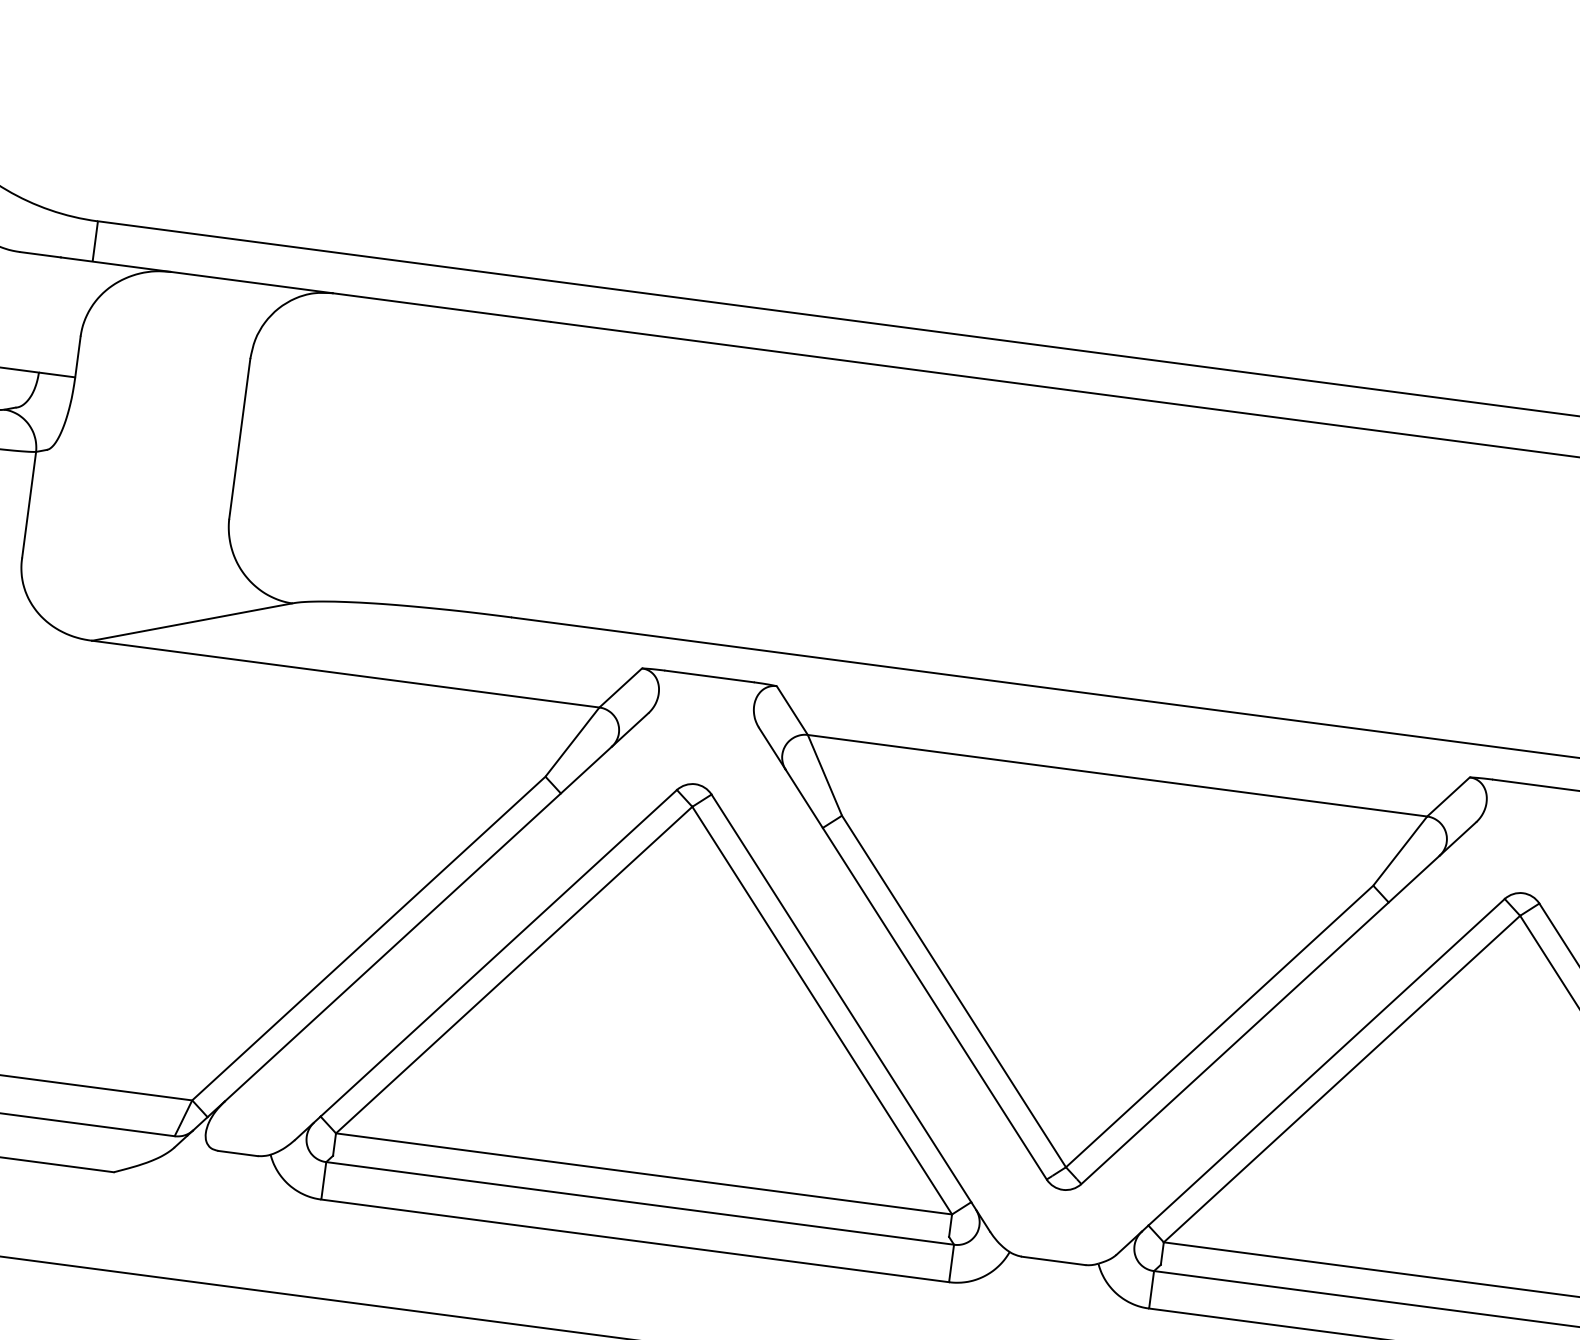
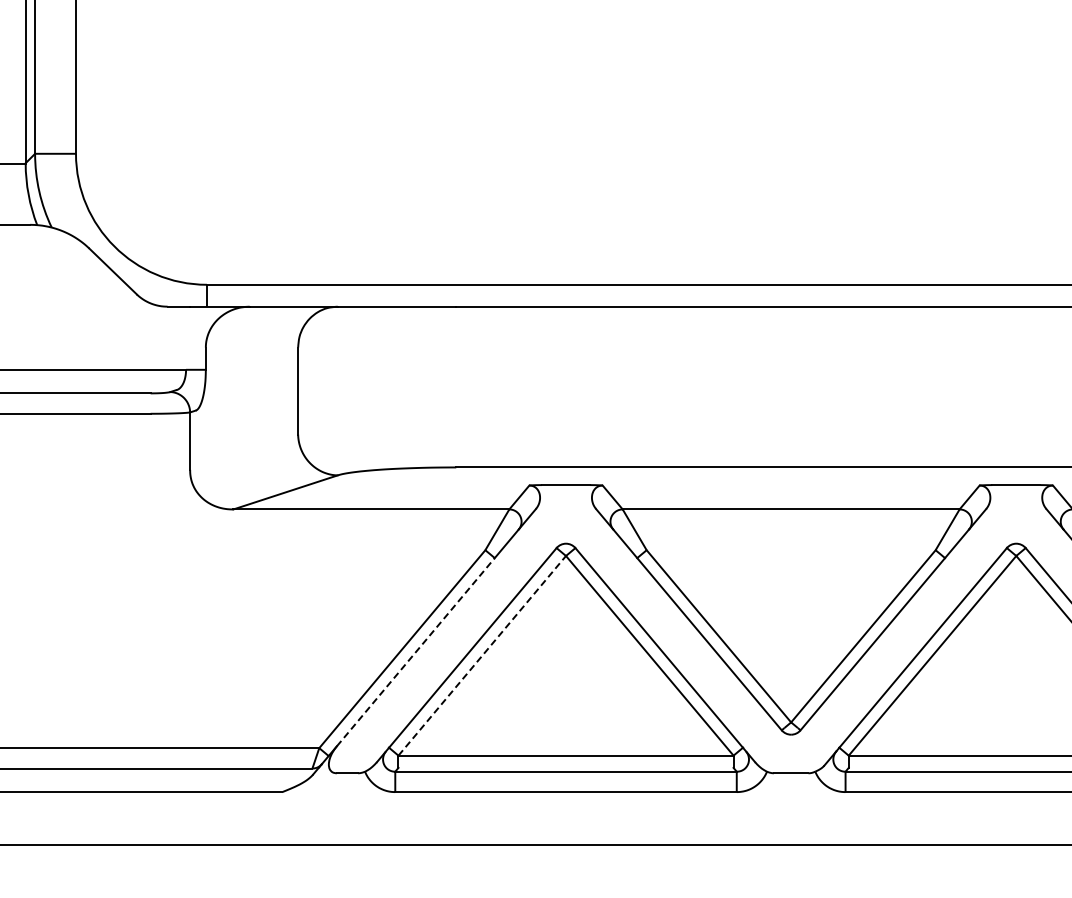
line: (392, 947) -> (415, 652), solid -> dashed
line: (514, 969) -> (482, 655), solid -> dashed

